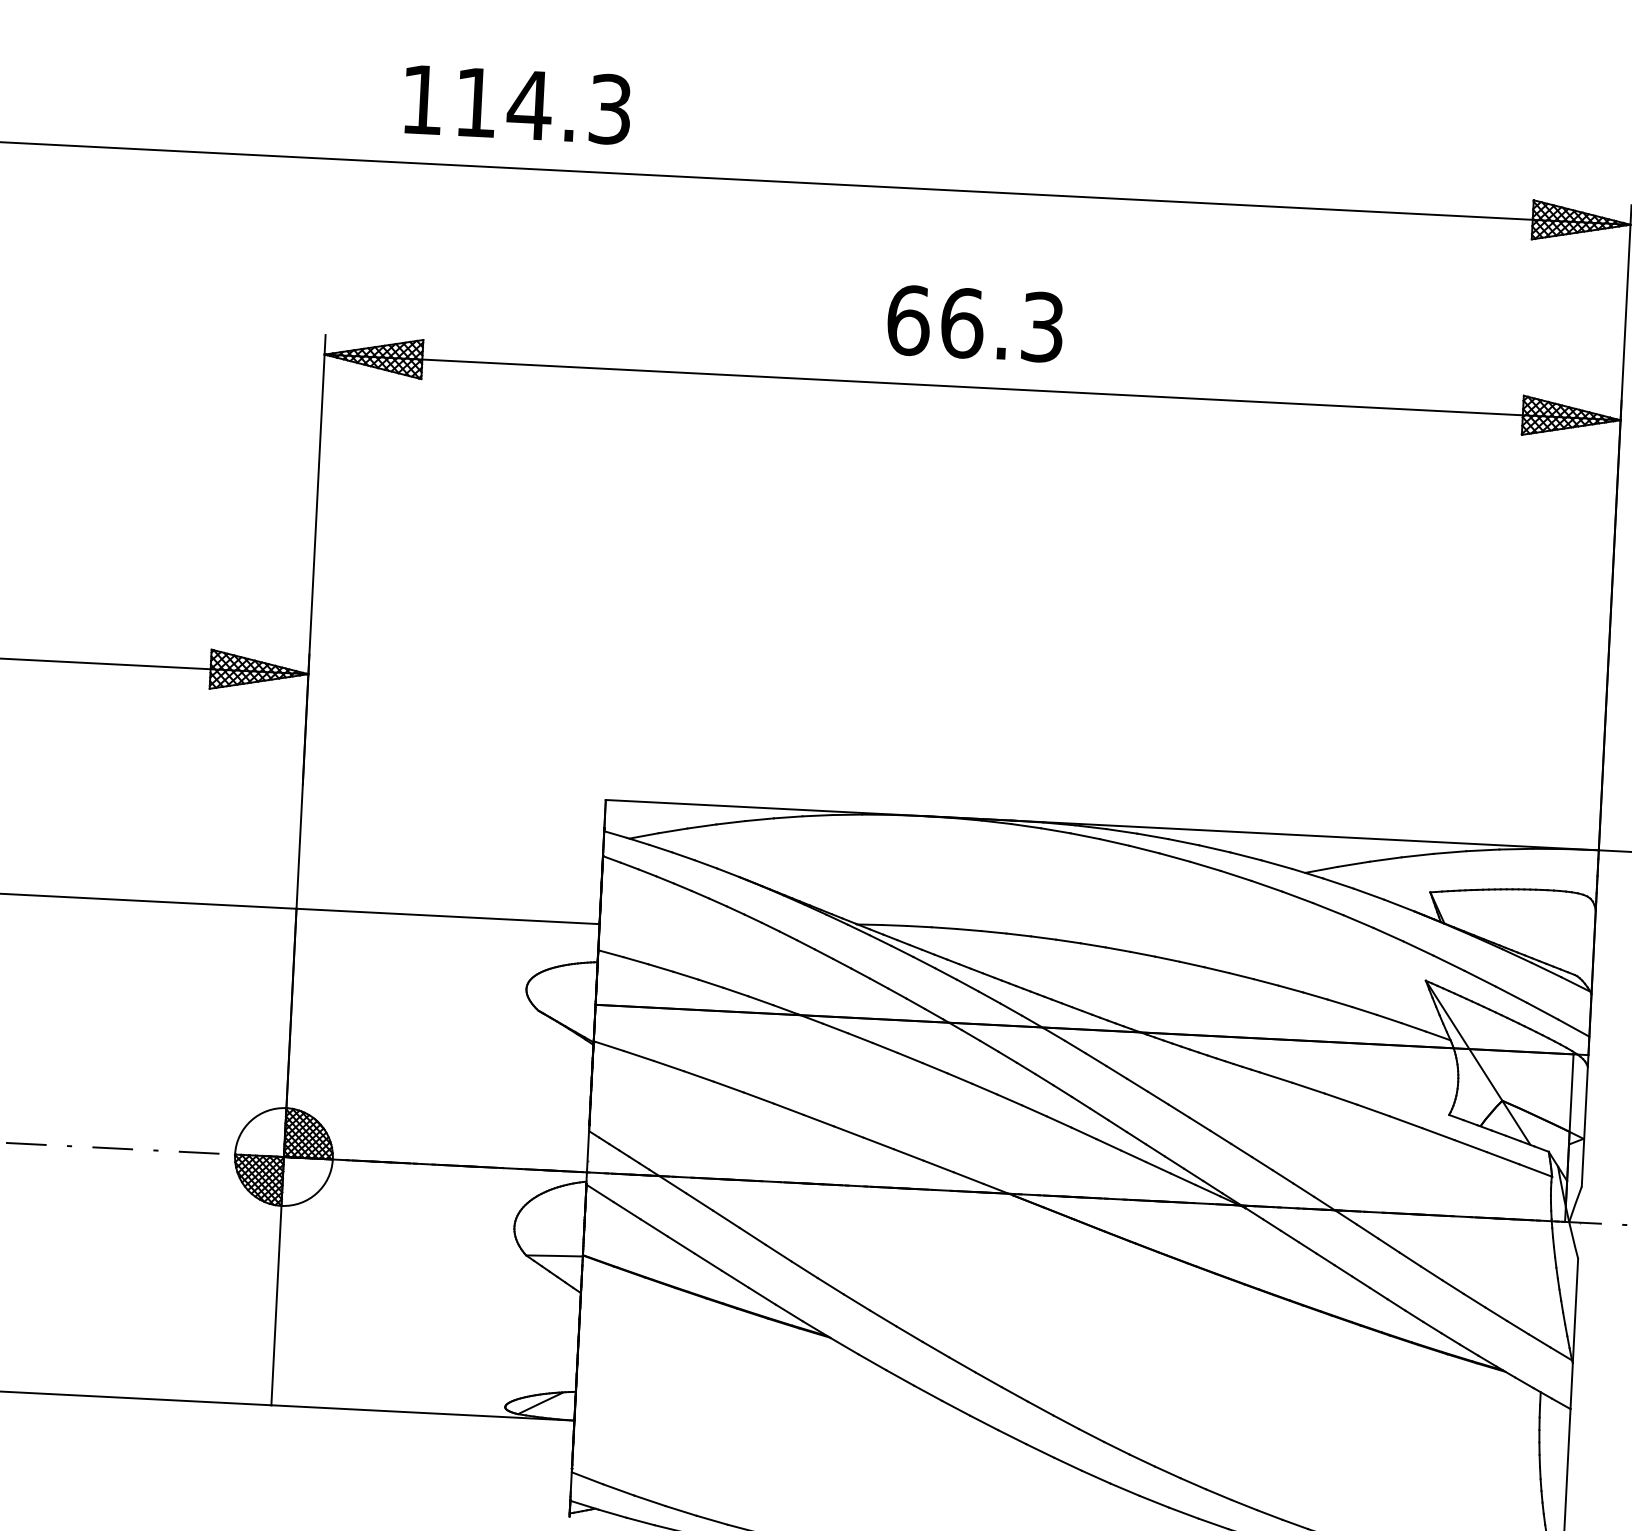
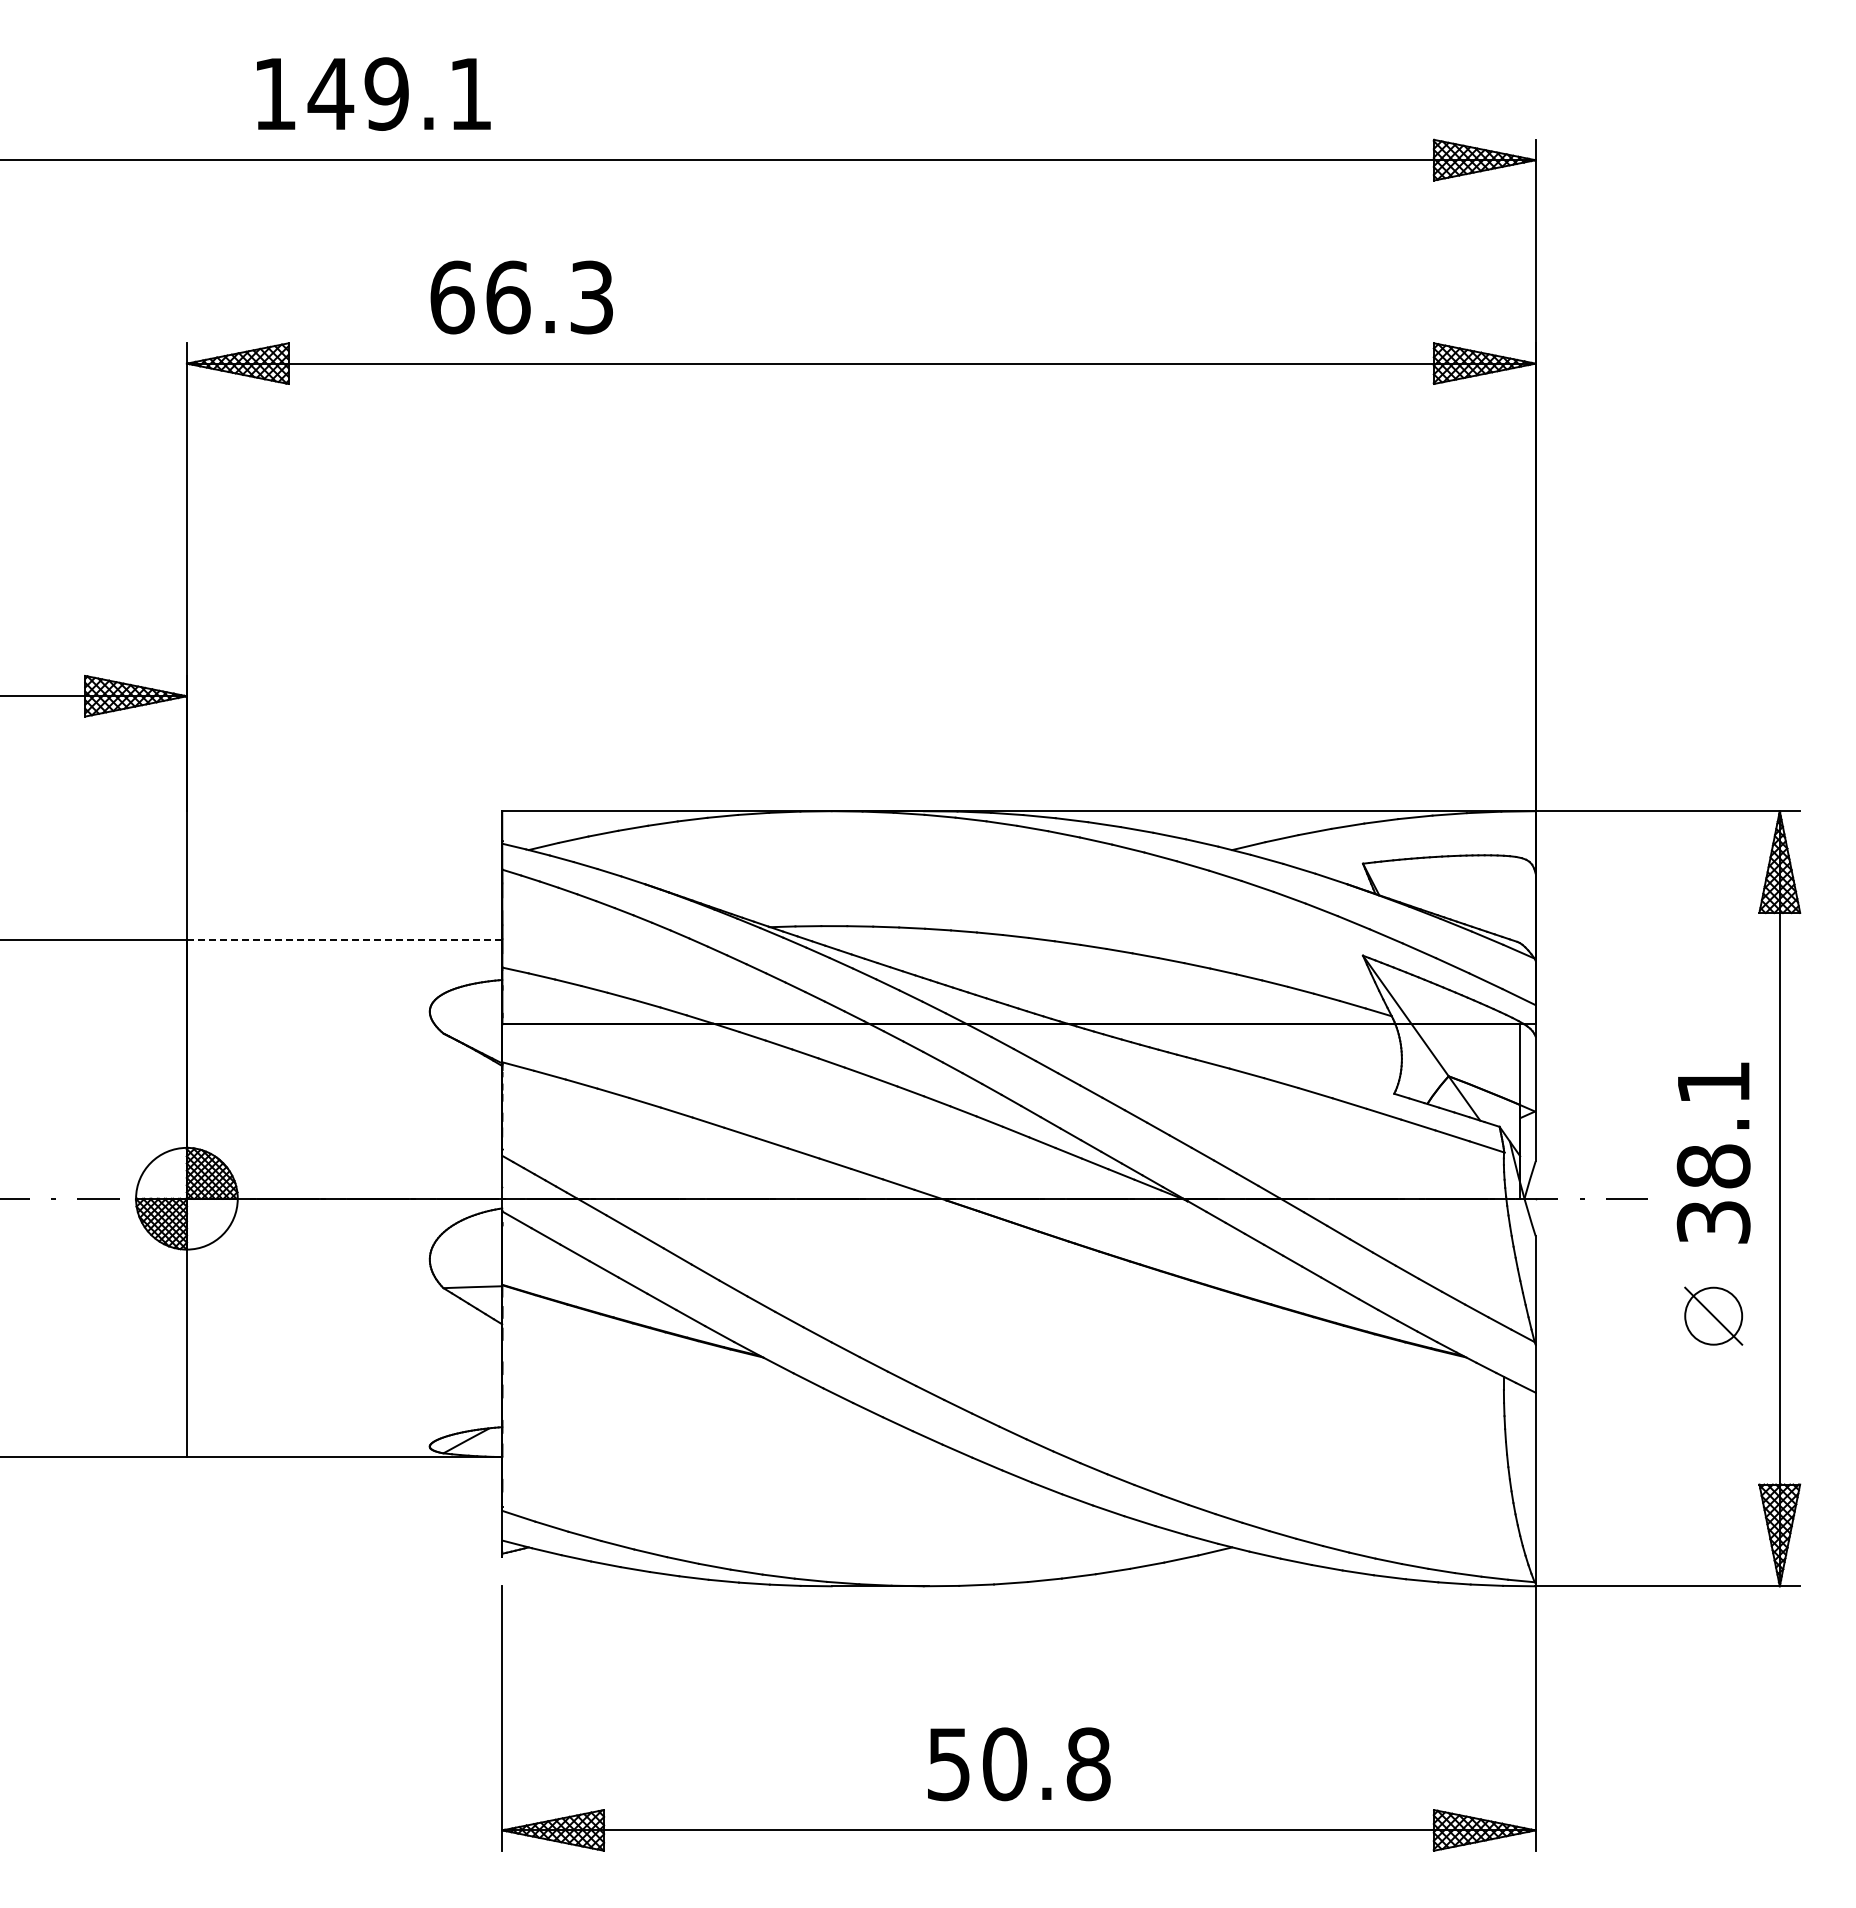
text: (542, 105) -> (399, 93), 114.3 -> 149.1
text: (975, 323) -> (521, 297), moved
line: (447, 916) -> (344, 940), solid -> dashed

